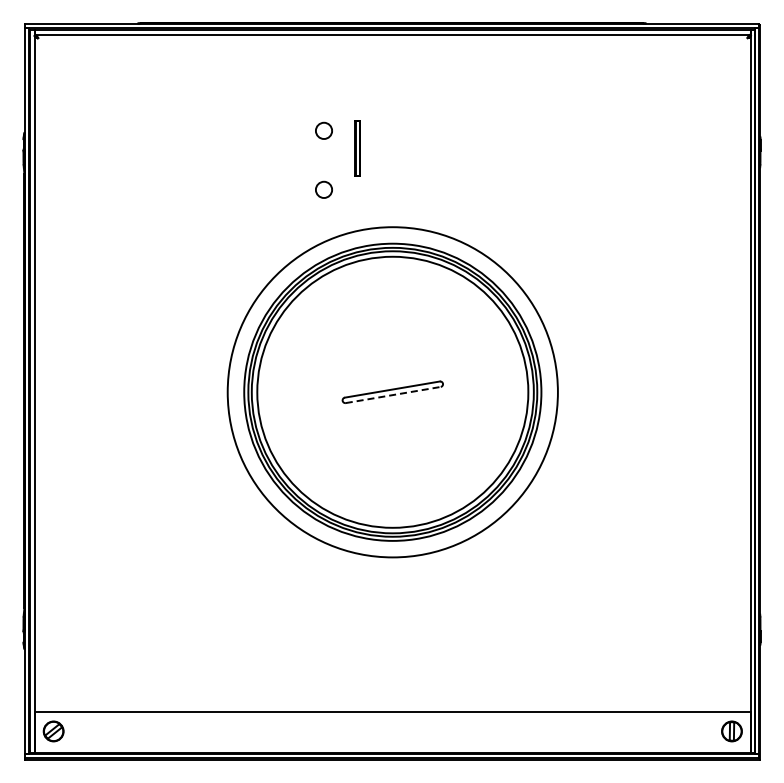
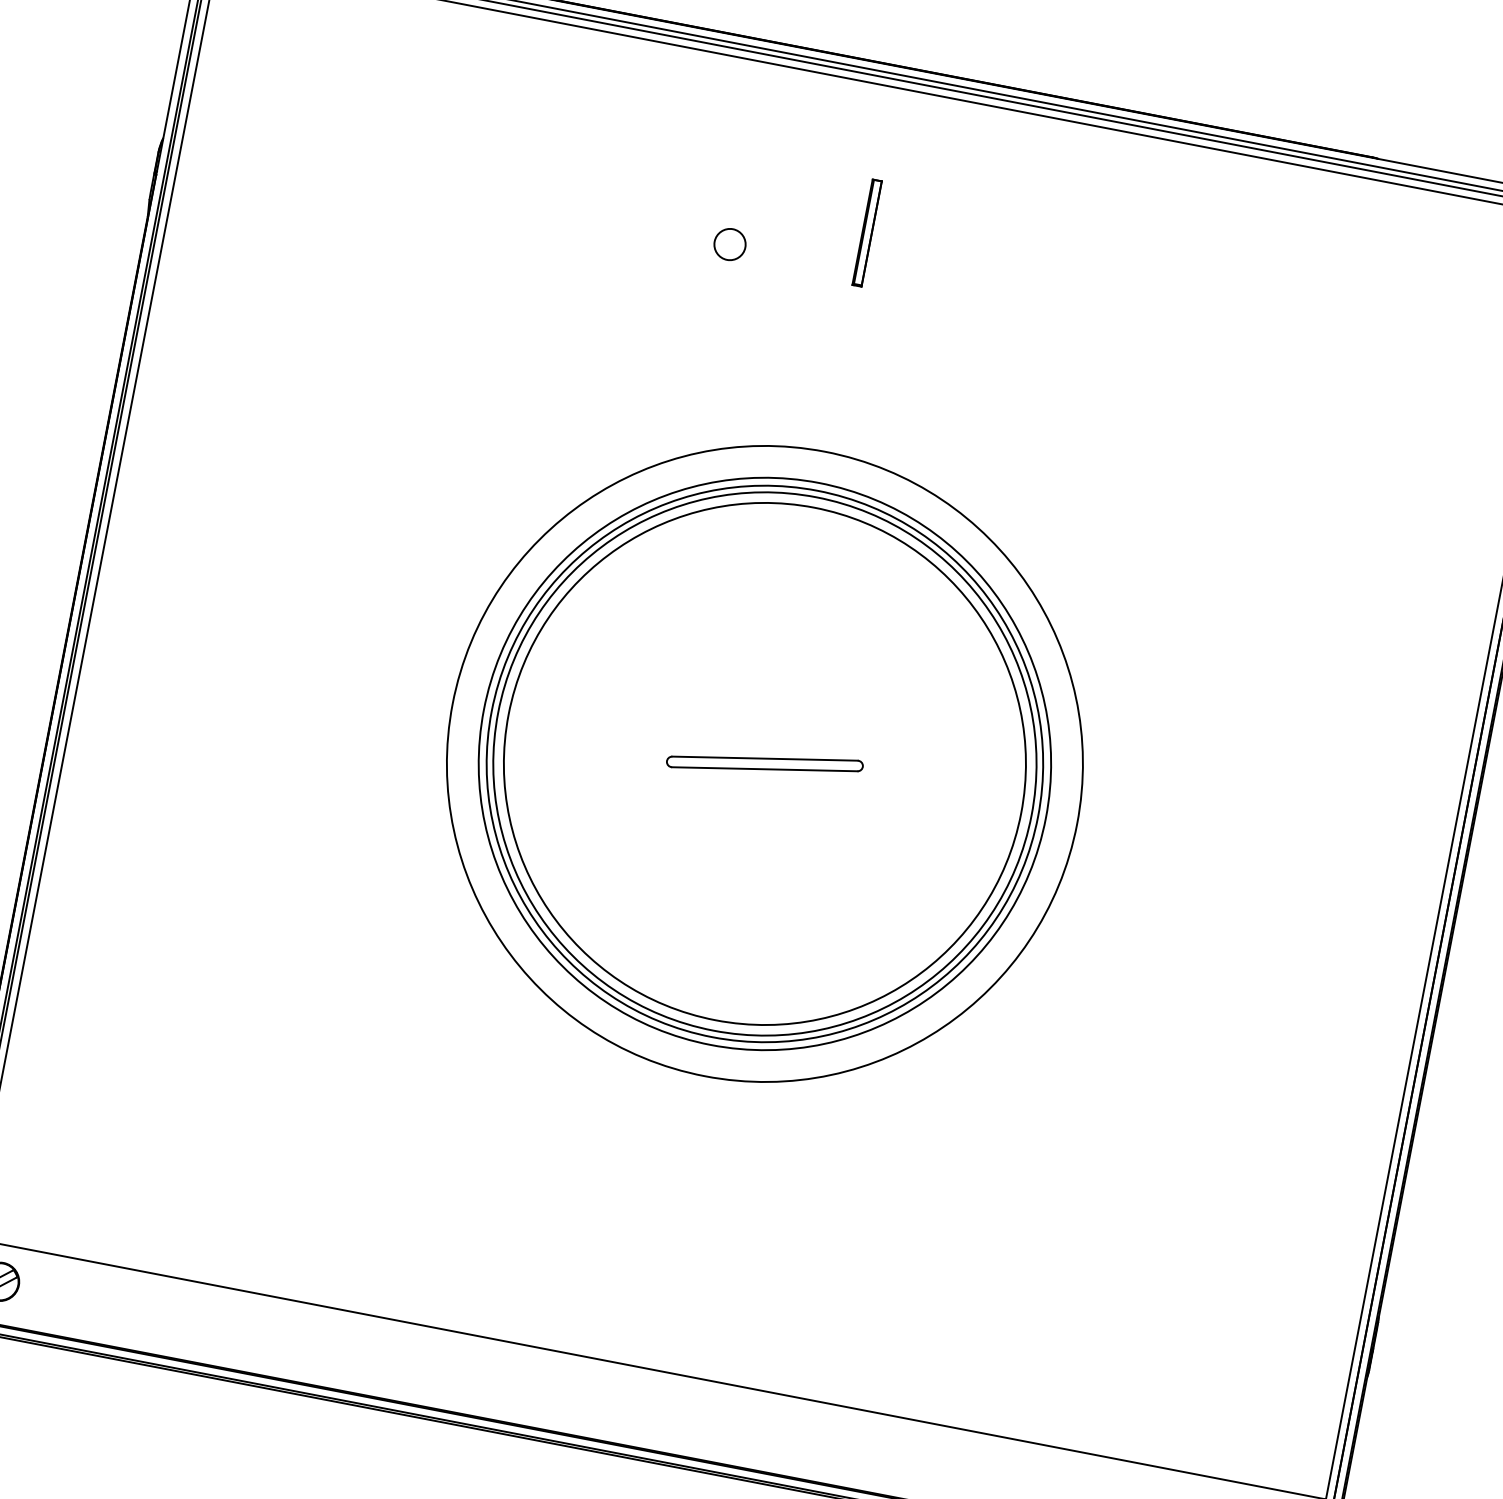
part: (357, 148) -> (866, 232), moved
circle: (323, 189) -> (707, 355), removed
line: (393, 394) -> (765, 768), dashed -> solid

